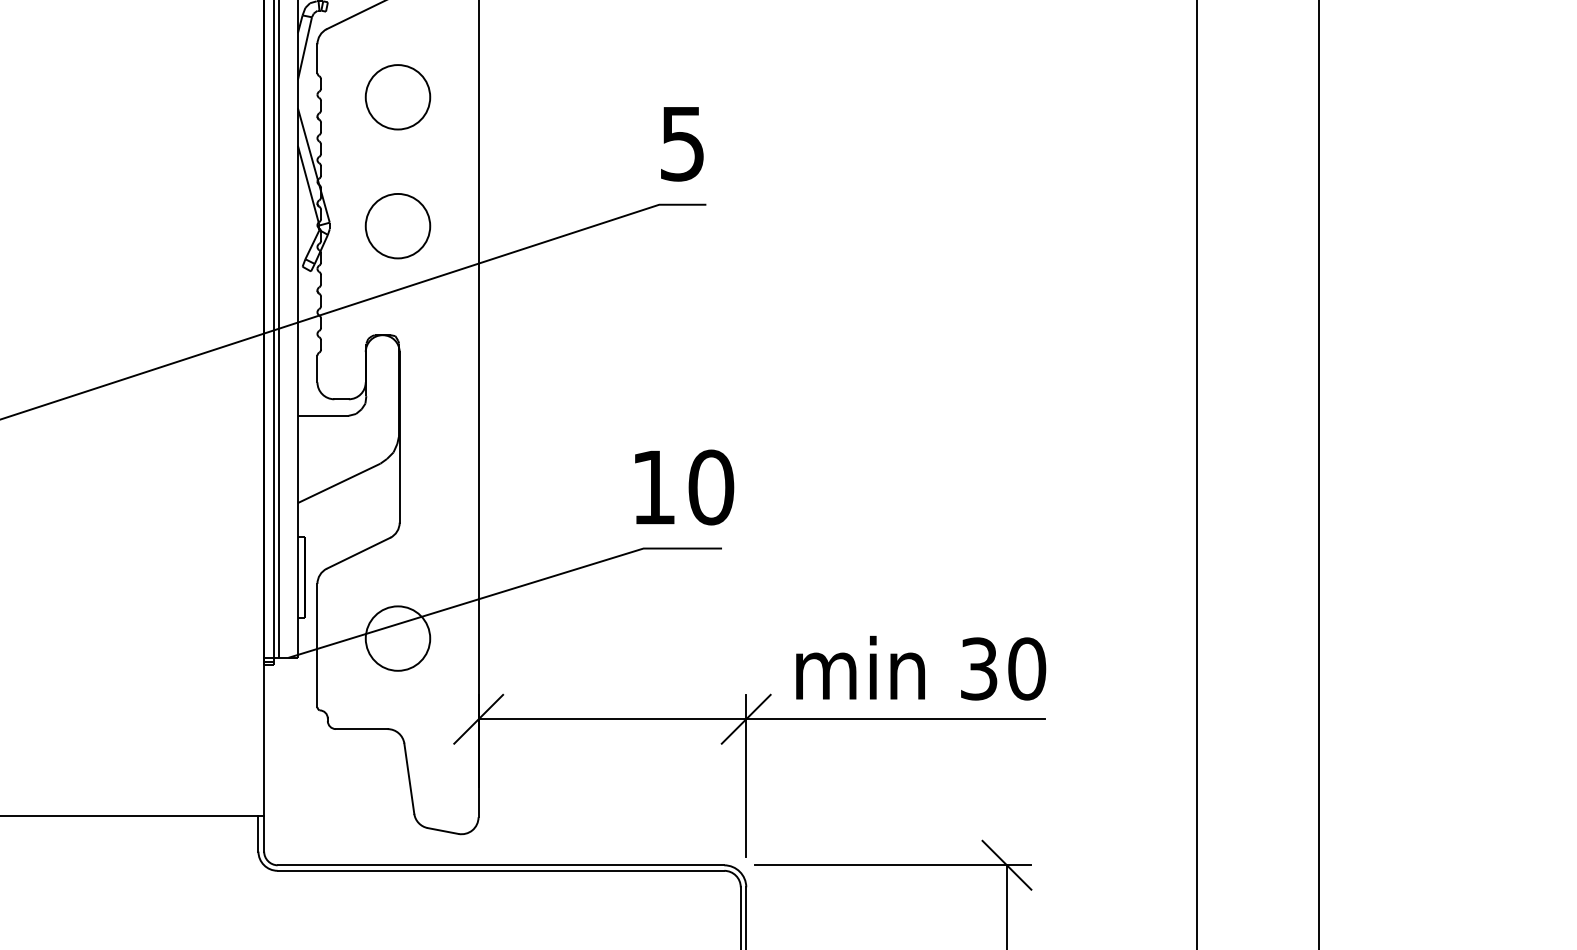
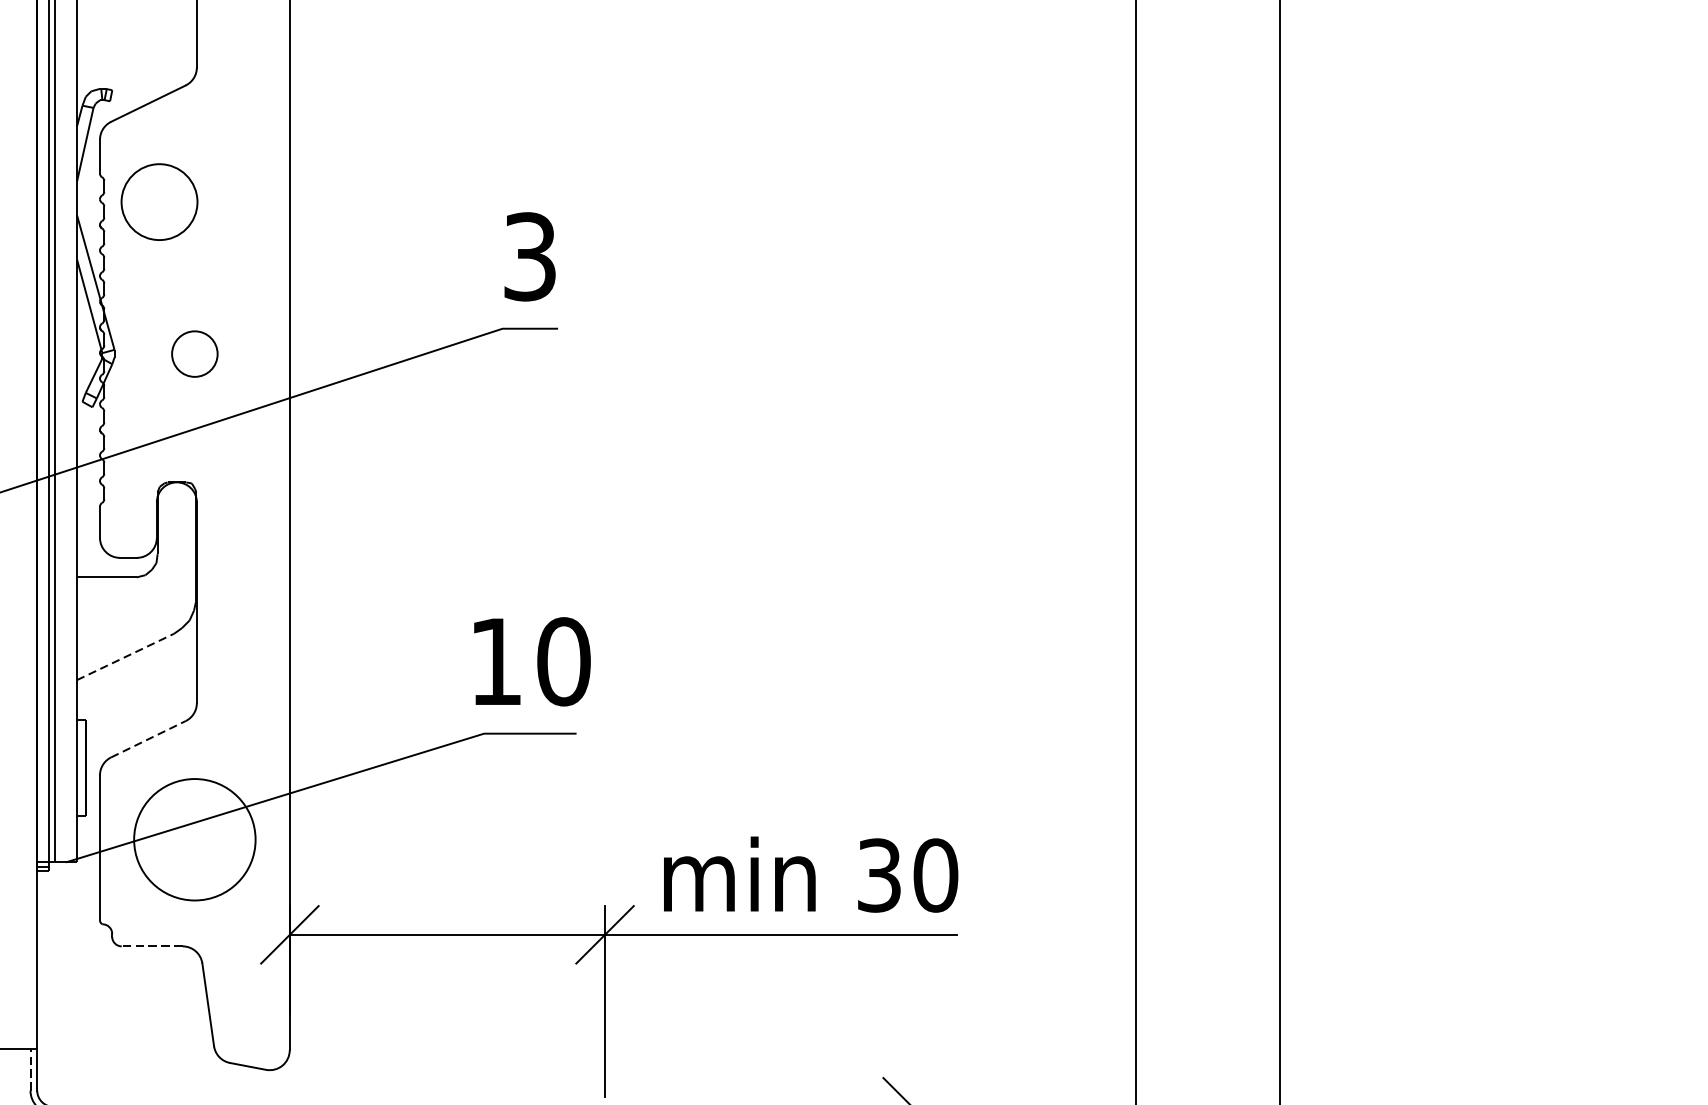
circle: (397, 97) -> (158, 202), moved
text: (682, 143) -> (529, 256), 5 -> 3
circle: (397, 226) -> (194, 354), size x0.6
line: (339, 483) -> (125, 657), solid -> dashed
line: (359, 553) -> (149, 739), solid -> dashed
circle: (397, 638) -> (194, 839), size x1.6
line: (361, 729) -> (151, 946), solid -> dashed
line: (258, 833) -> (30, 1069), solid -> dashed

